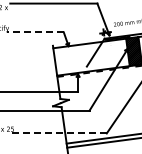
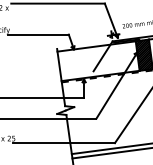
line: (34, 32) -> (37, 34), dashed -> solid
line: (58, 133) -> (63, 143), dashed -> solid

